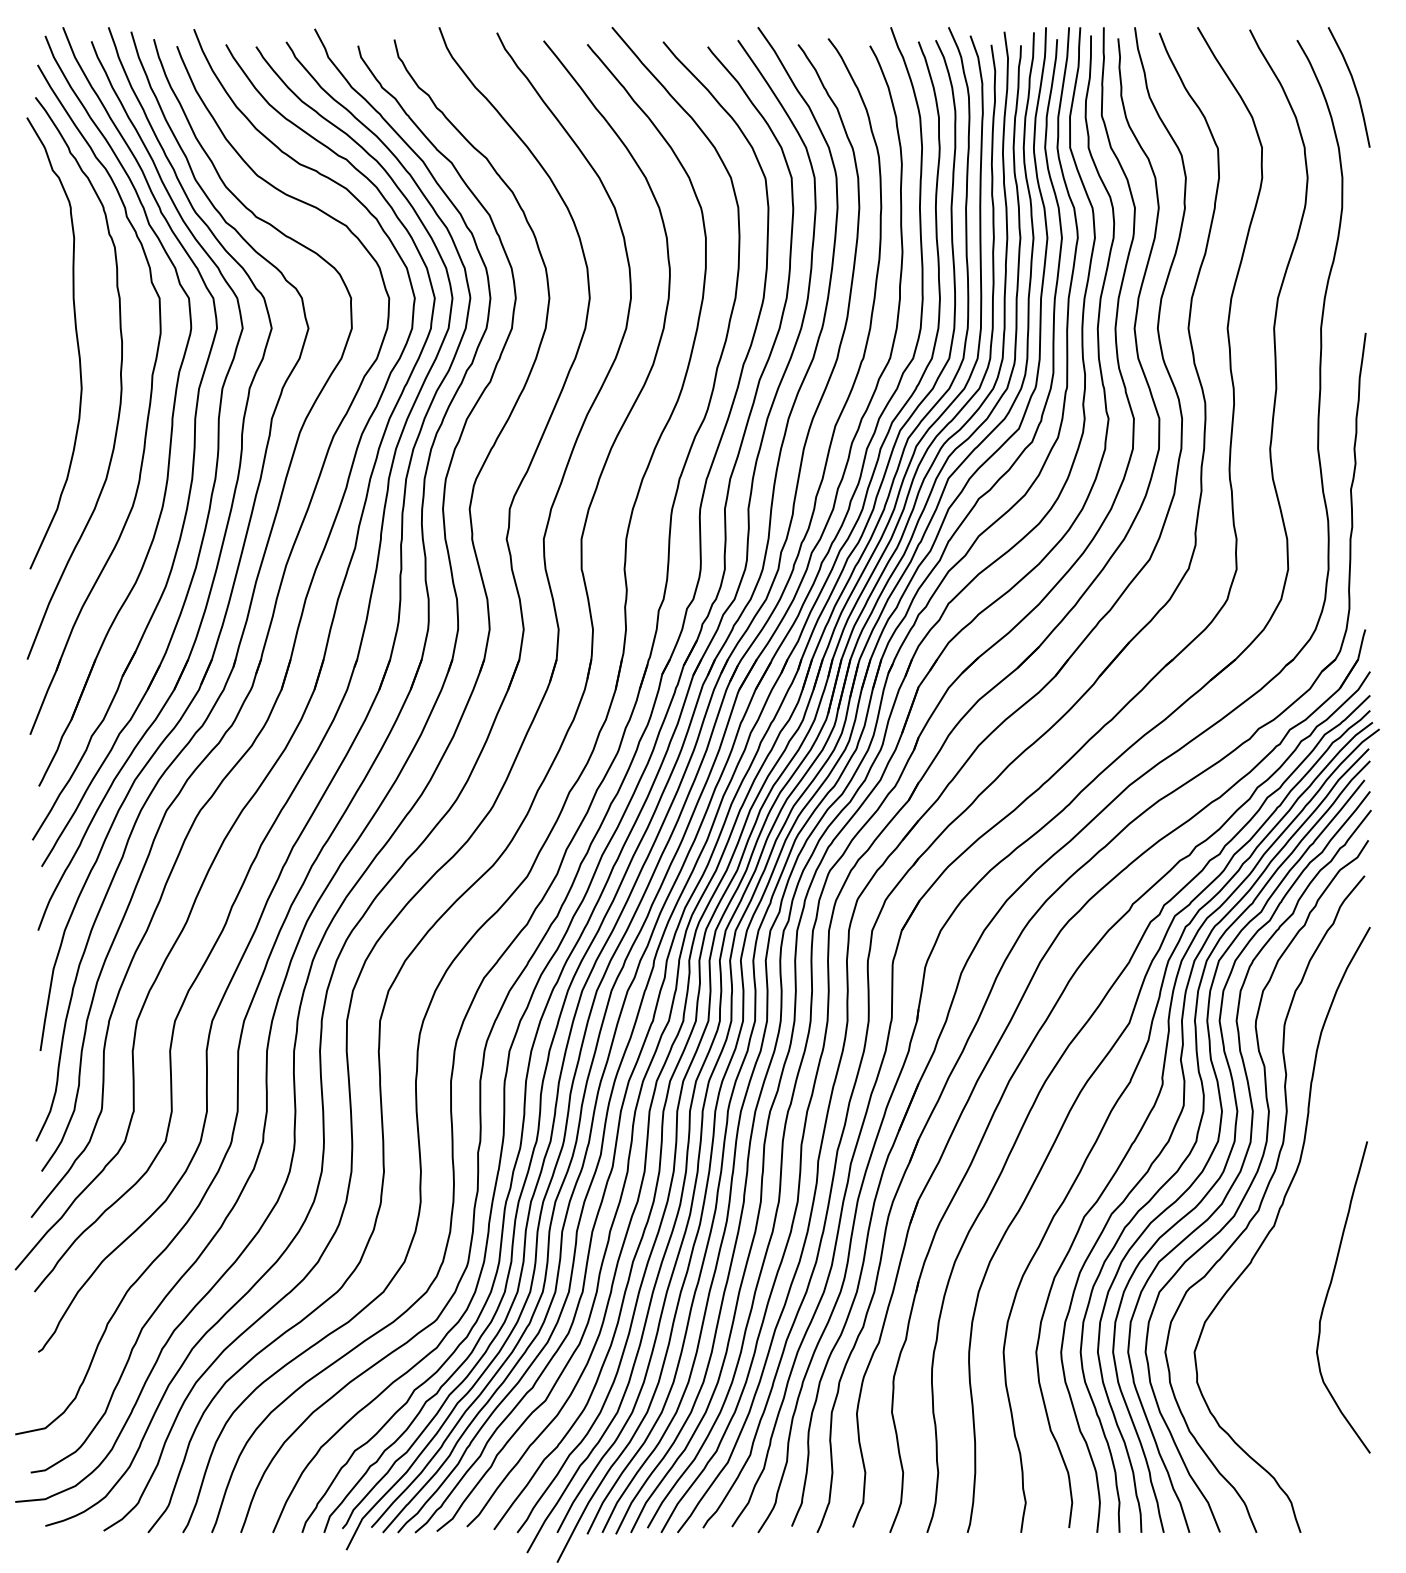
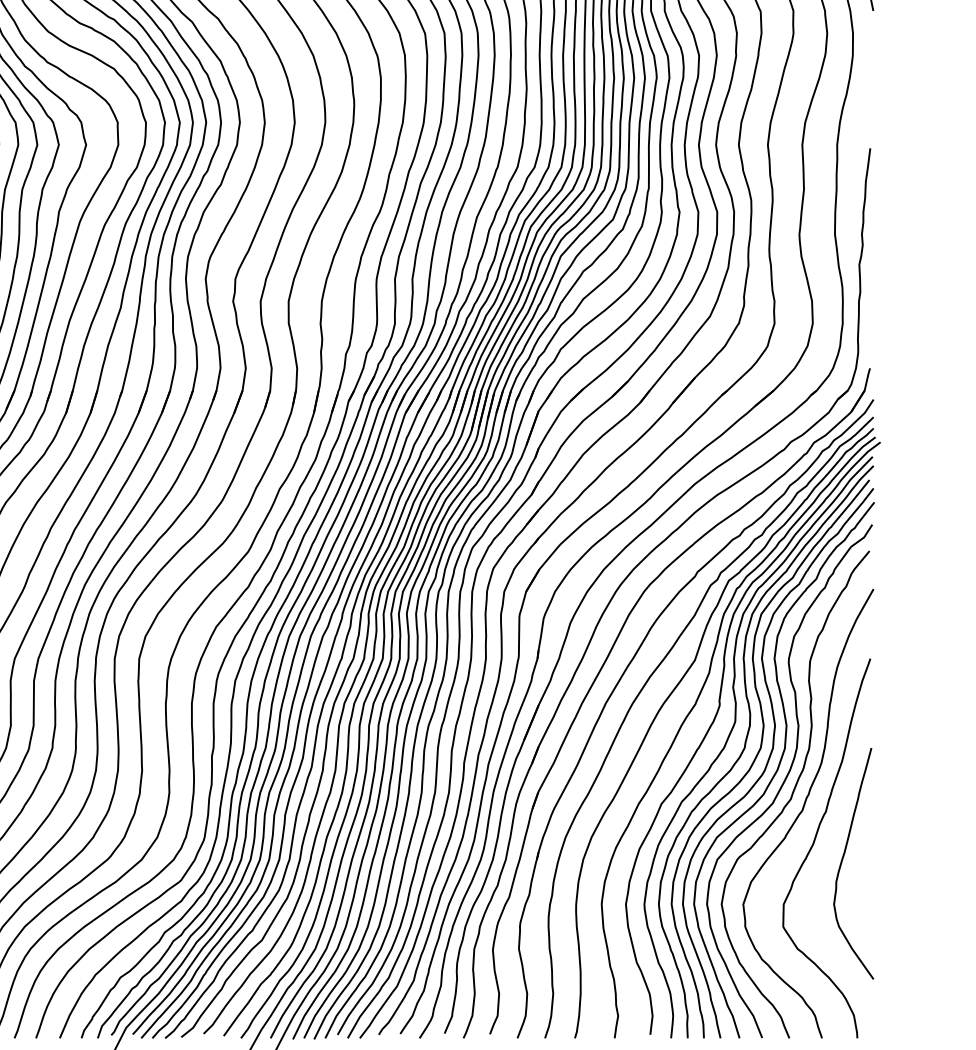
curve: (1290, 1269) -> (814, 843), added

